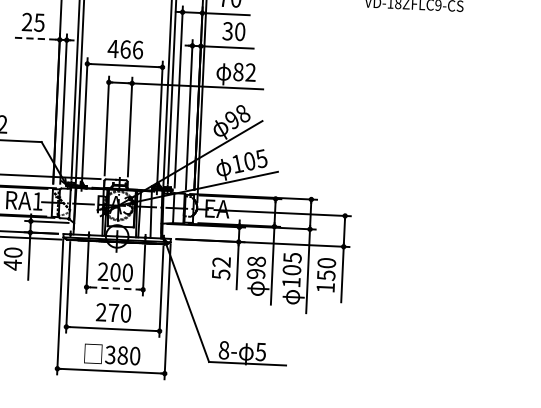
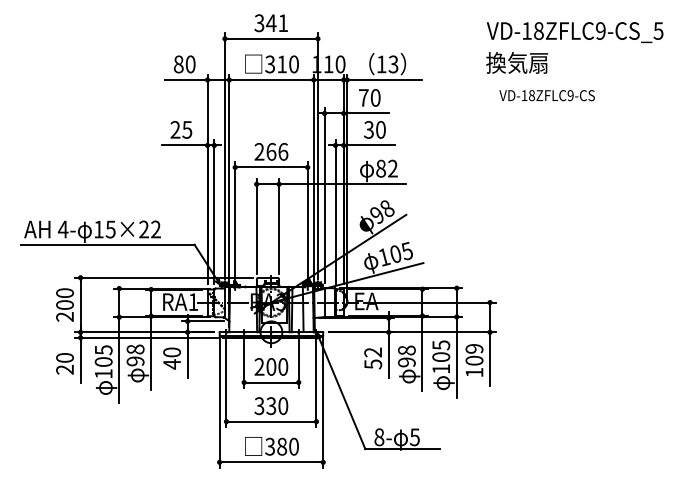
line: (33, 38) -> (182, 145), dashed -> solid
text: (113, 48) -> (259, 151), 466 -> 266
text: (326, 269) -> (474, 354), 150 -> 109
line: (114, 288) -> (271, 382), dashed -> solid
text: (107, 313) -> (265, 406), 270 -> 330

